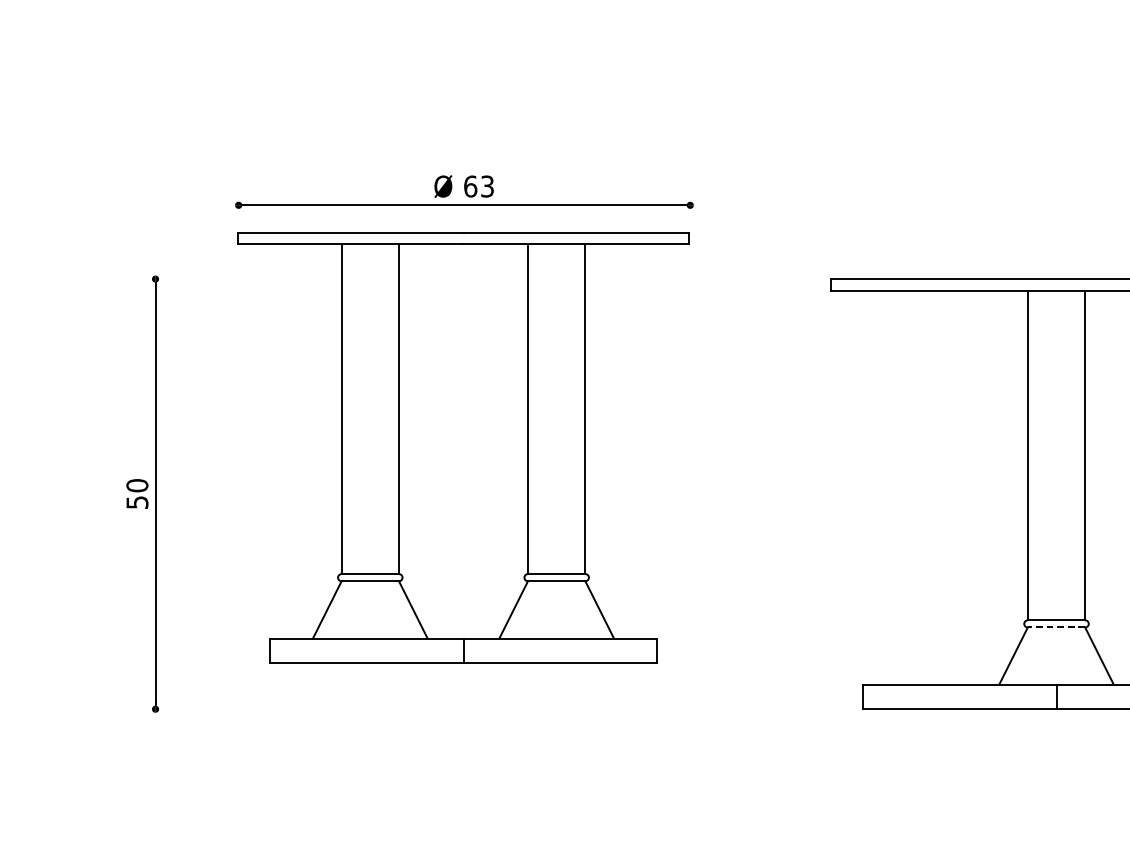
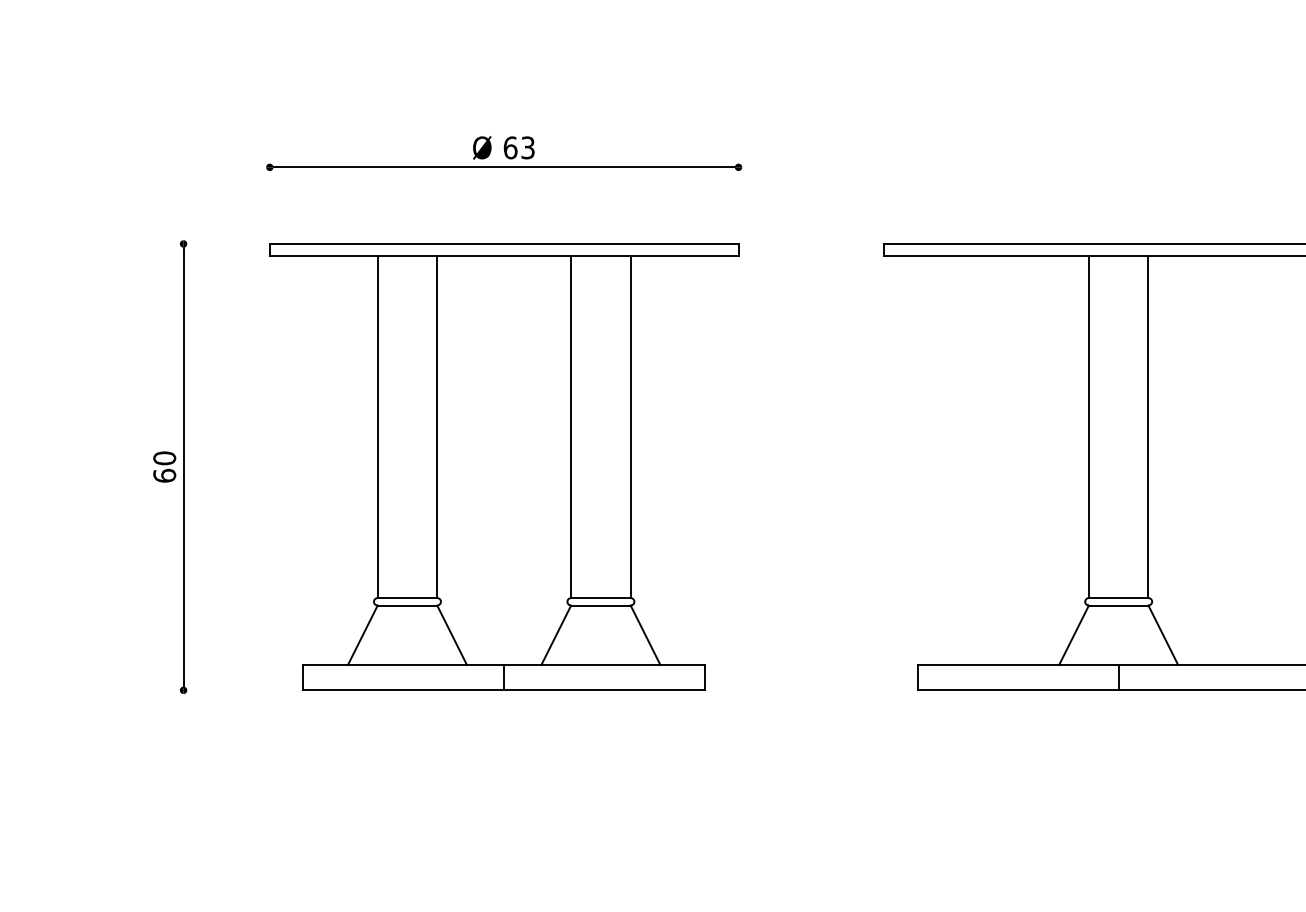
part: (463, 447) -> (504, 466), moved
text: (137, 502) -> (164, 475), 50 -> 60
line: (1056, 627) -> (1118, 605), dashed -> solid

